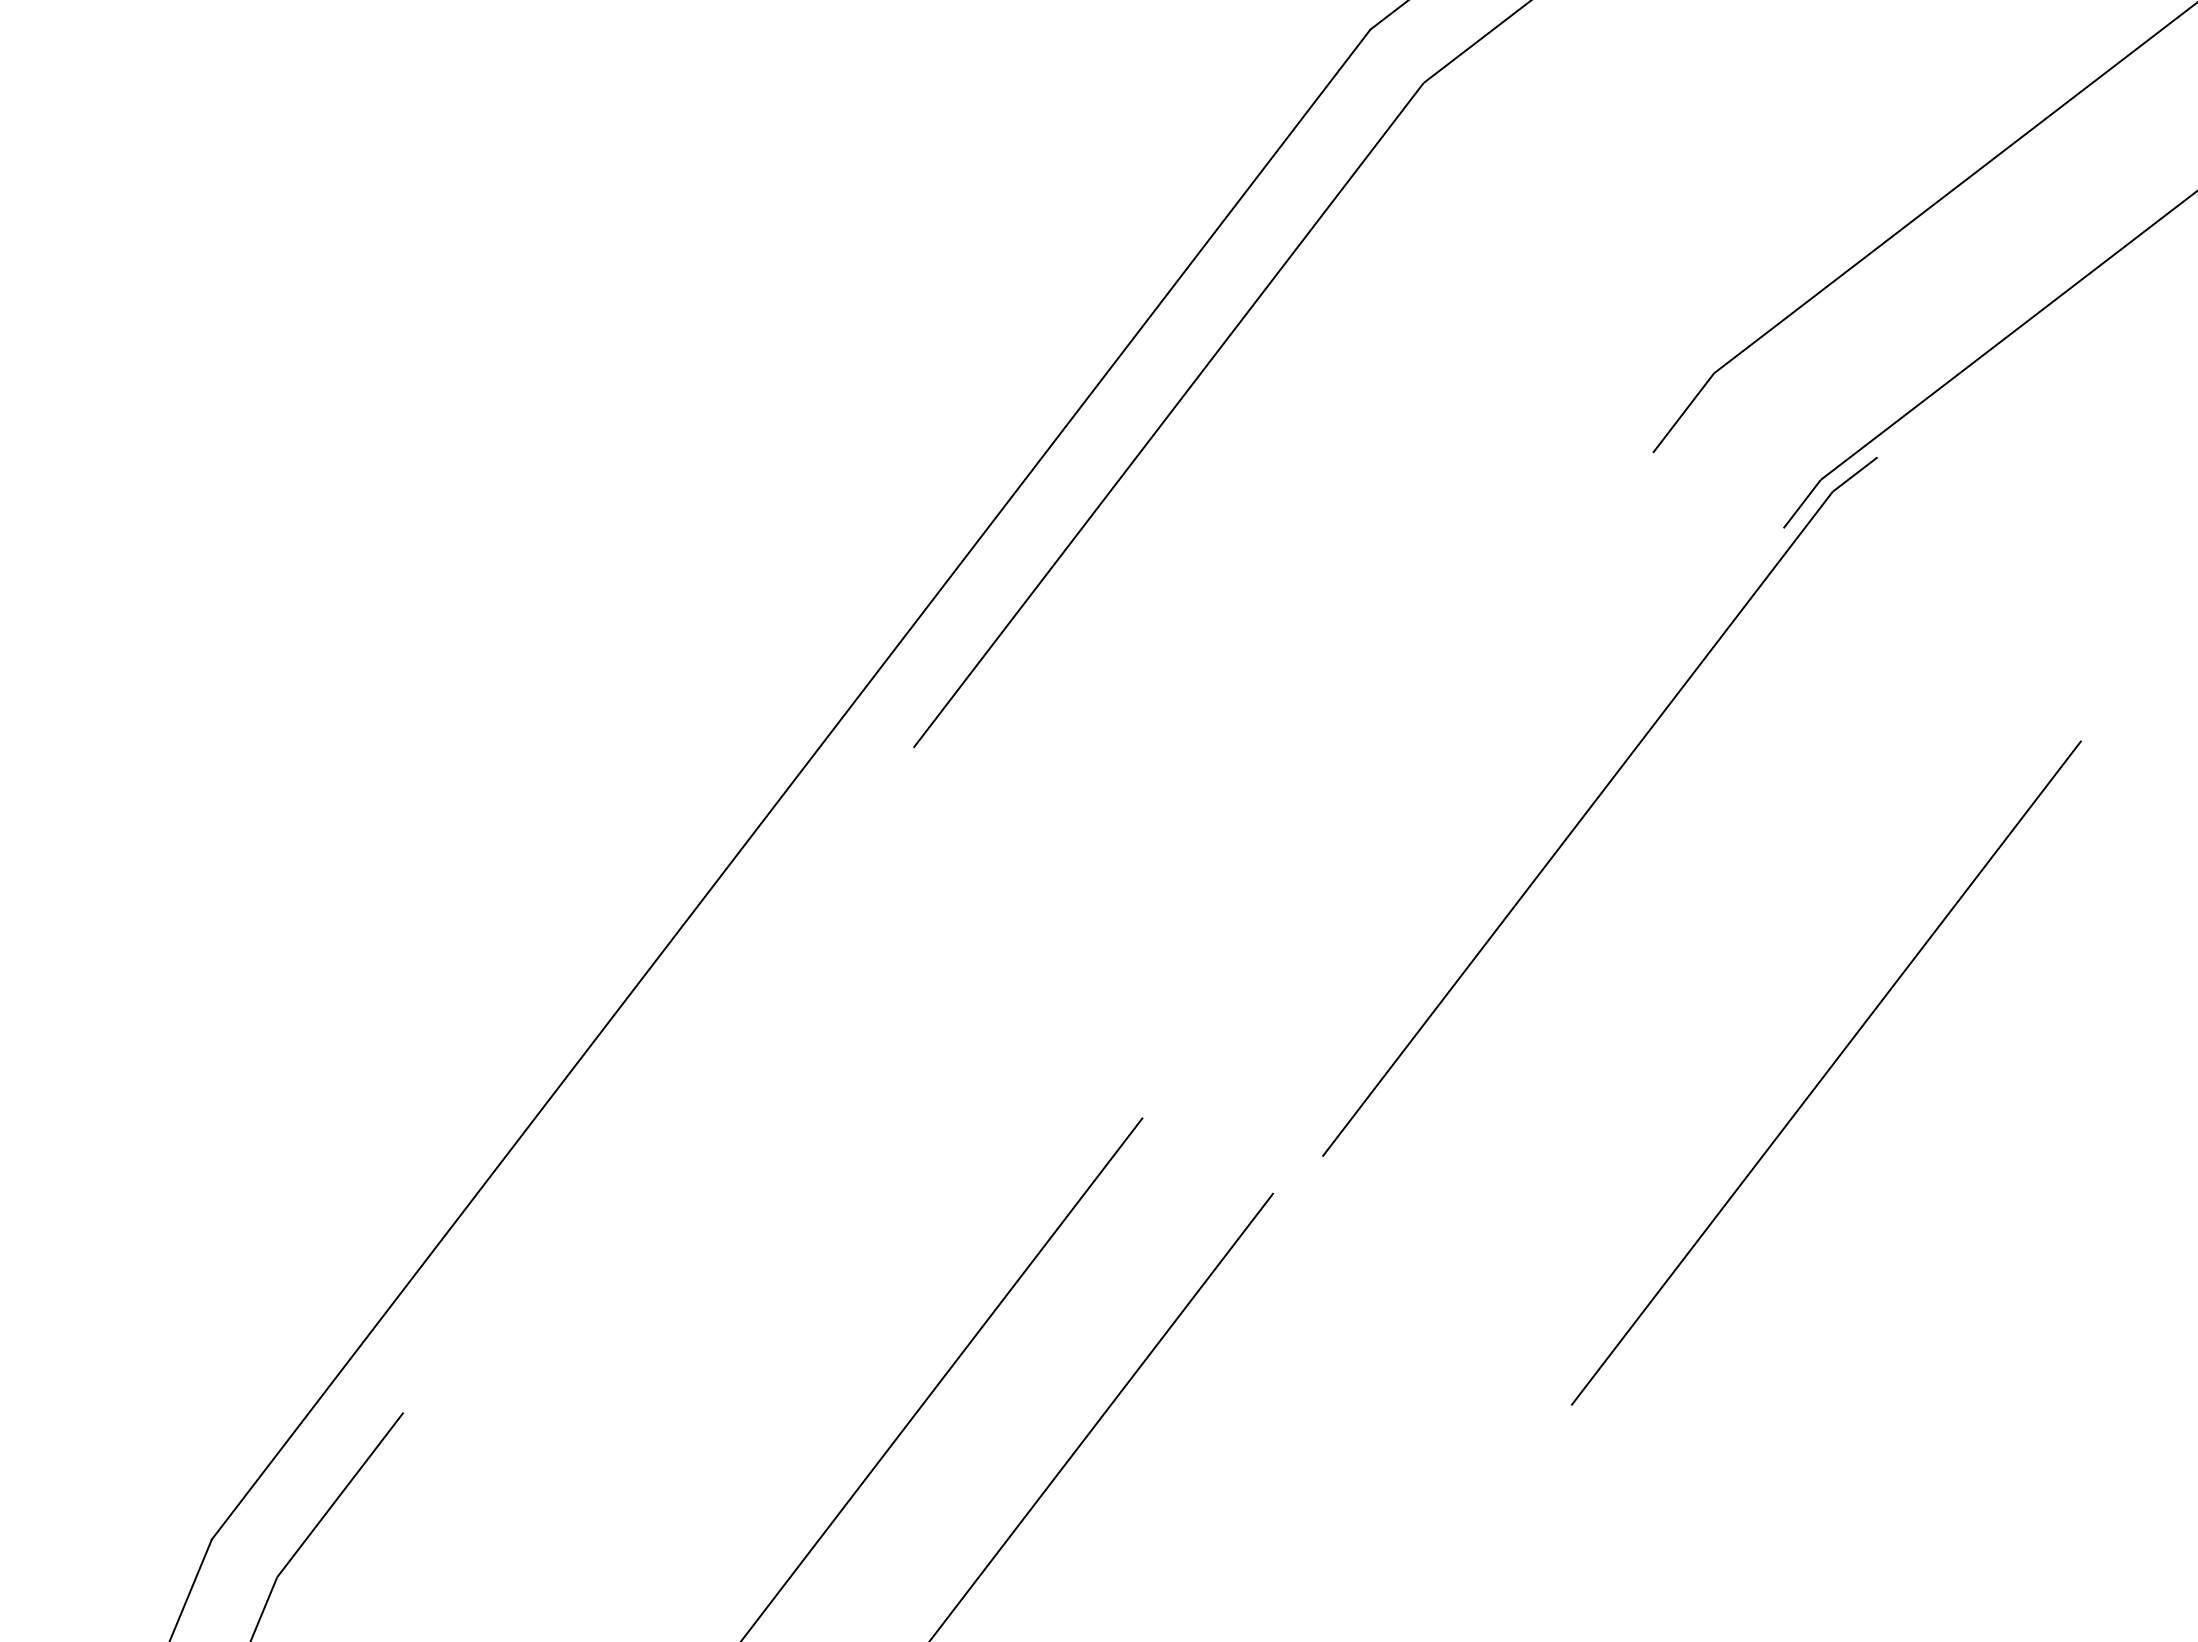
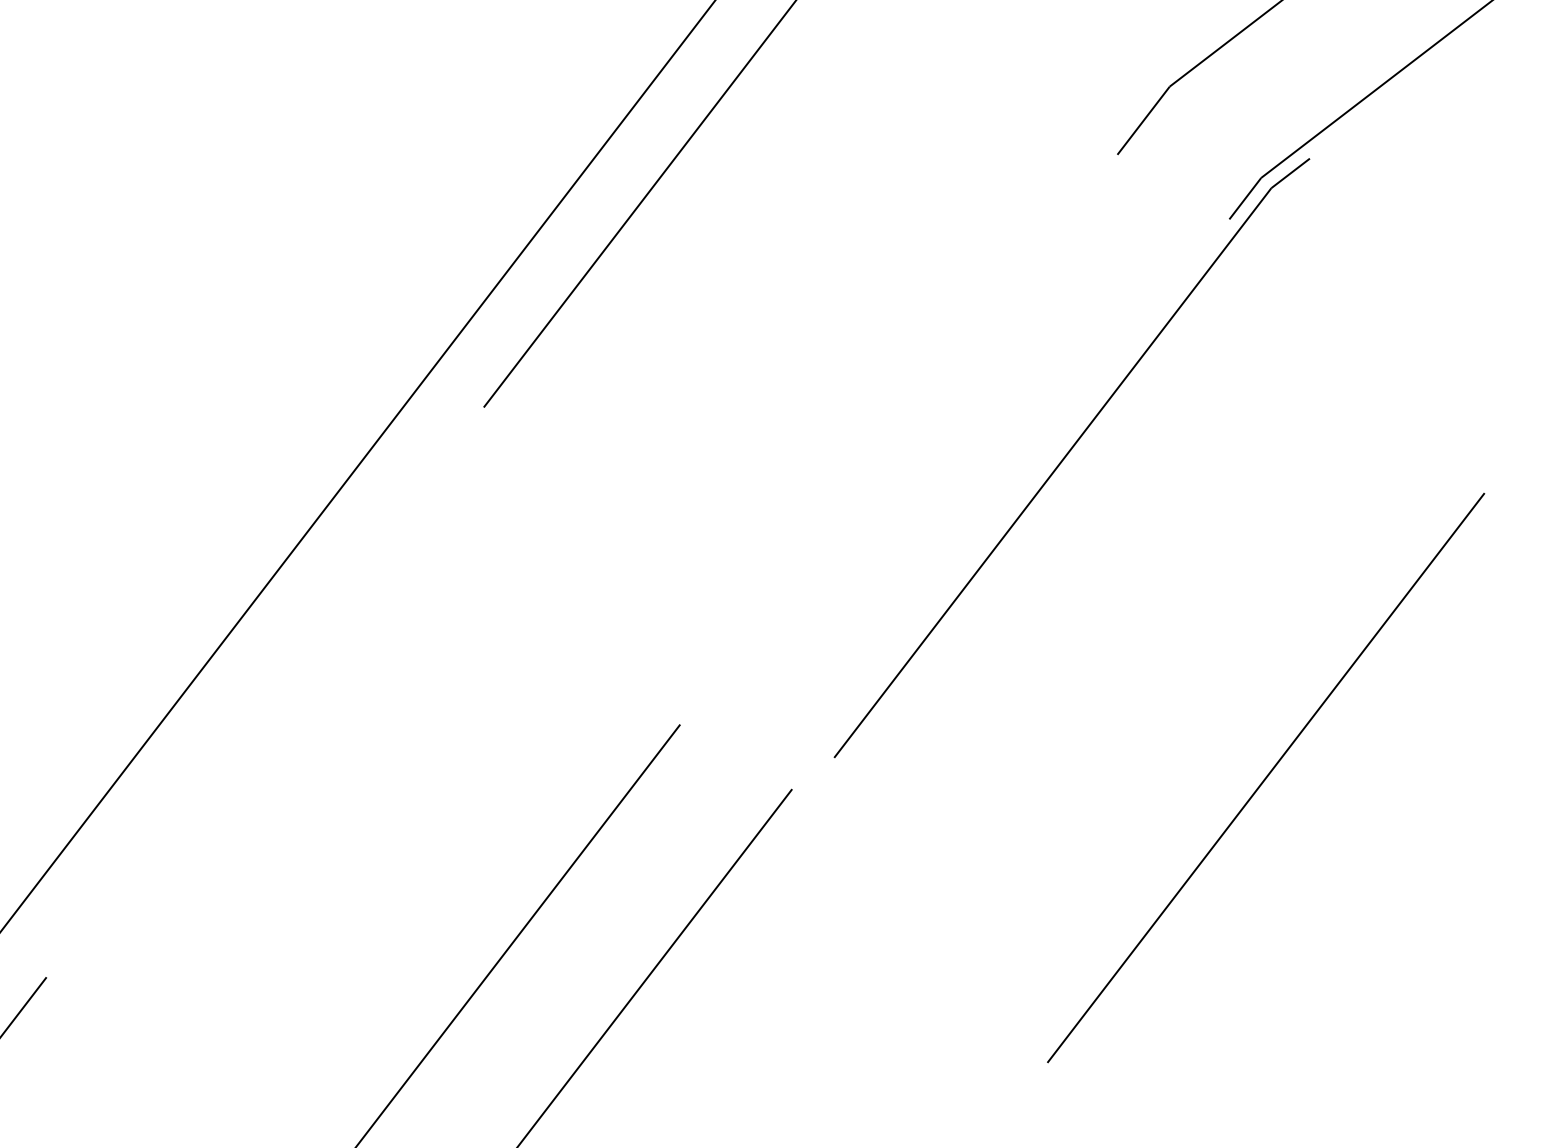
line: (1825, 1072) -> (1265, 777), moved

